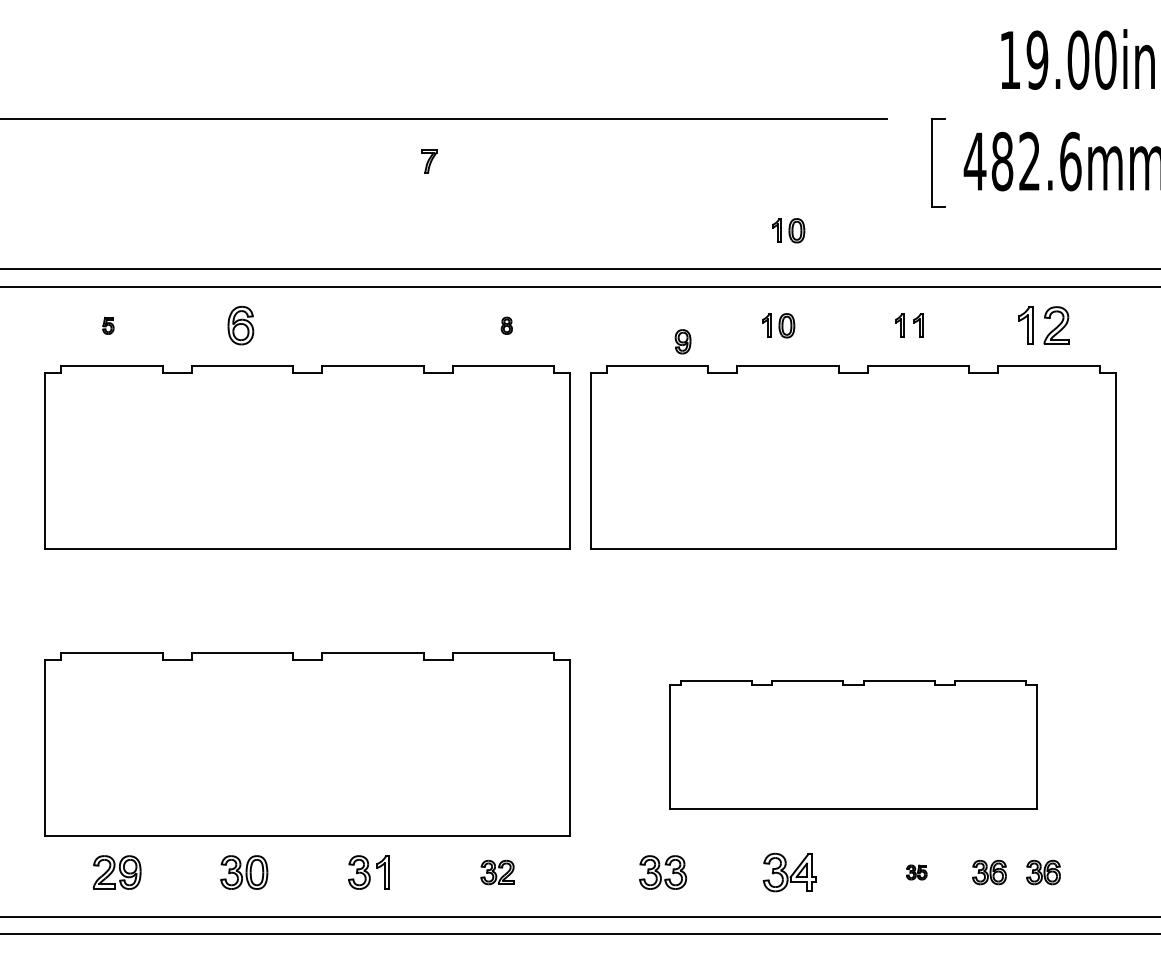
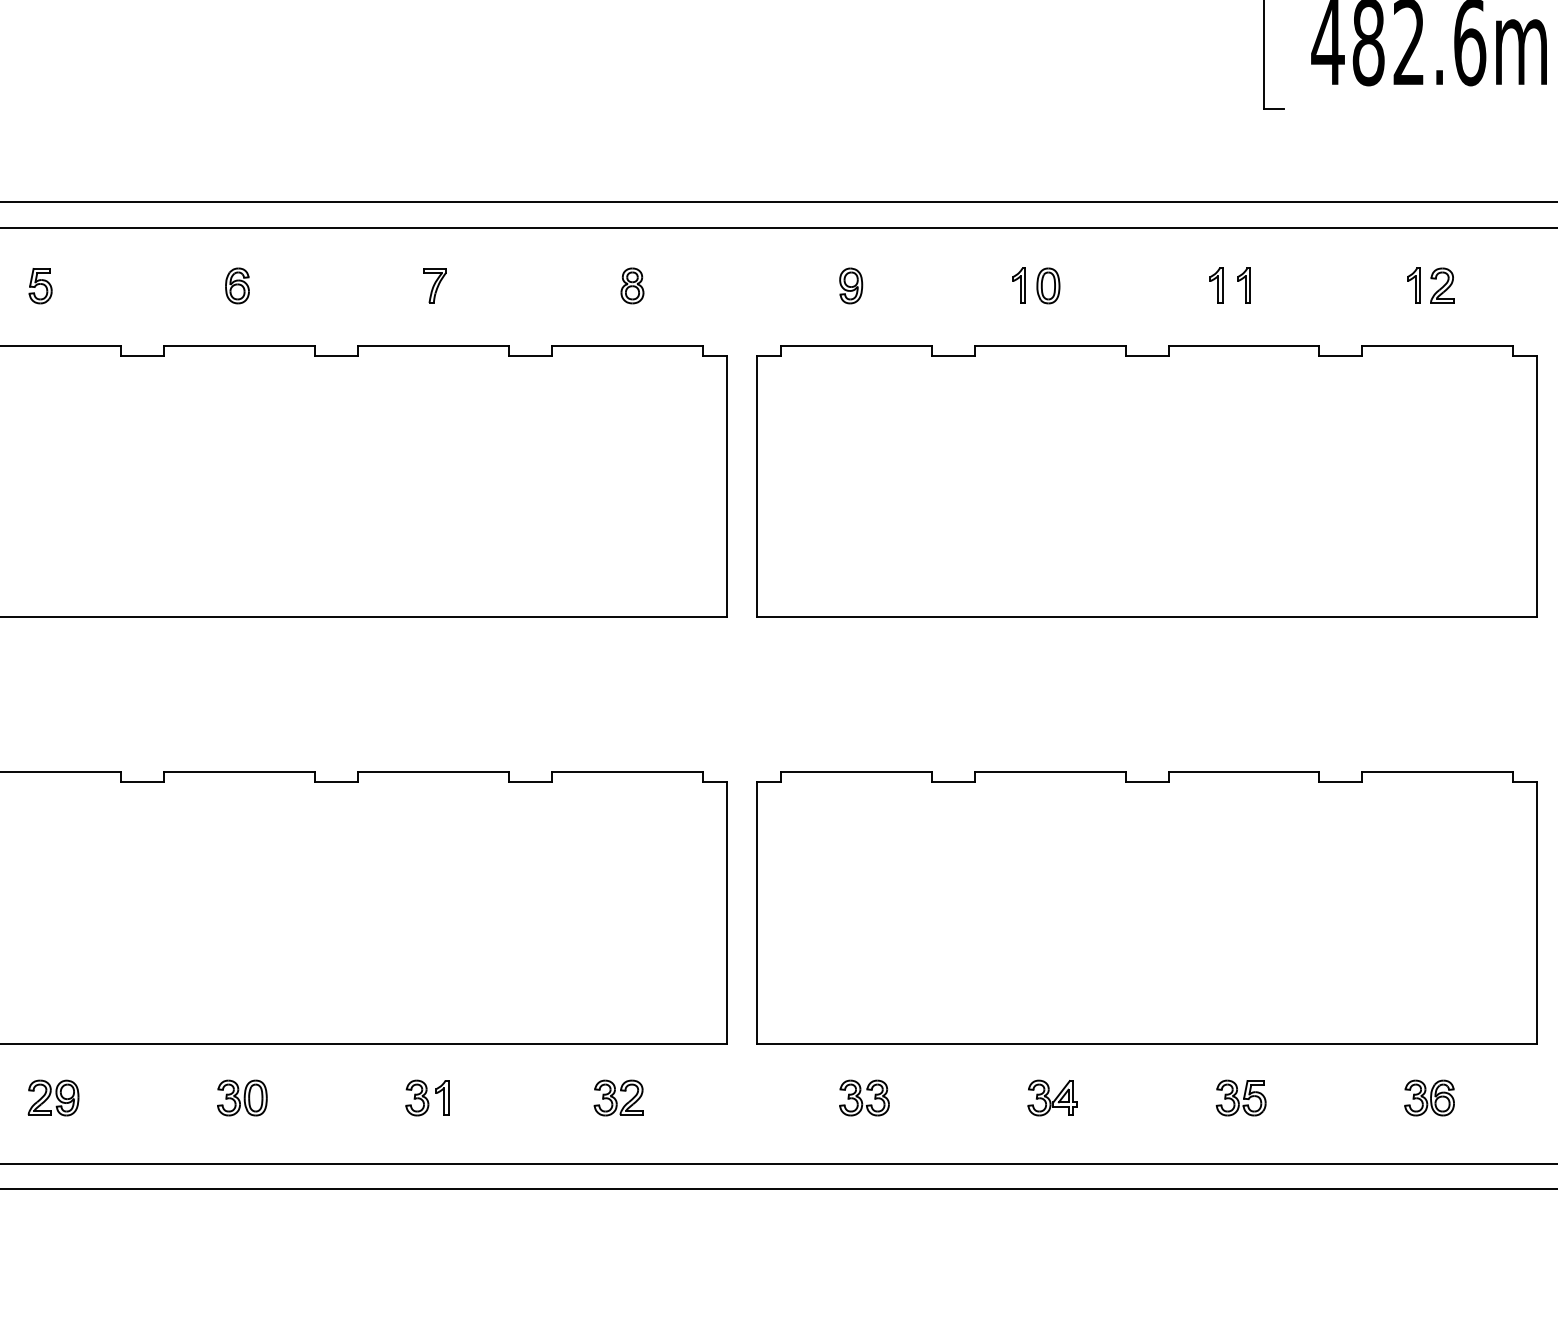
part: (429, 161) -> (435, 285), moved
part: (788, 230) -> (1050, 144), removed
part: (108, 325) -> (40, 285), size x1.43
part: (240, 325) -> (236, 285), size x0.62
part: (506, 325) -> (631, 285), size x1.43
part: (1044, 325) -> (1431, 285), size x0.62
part: (682, 341) -> (850, 285), moved
part: (853, 744) -> (1147, 907), size x1.43
part: (116, 872) -> (52, 1098), size x0.71
part: (243, 872) -> (241, 1098), size x0.71
part: (368, 872) -> (426, 1098), size x0.71
part: (662, 872) -> (863, 1098), size x0.71
part: (789, 872) -> (1052, 1098), size x0.62
part: (916, 872) -> (1240, 1098), size x1.67
part: (989, 872) -> (1349, 1098), removed

